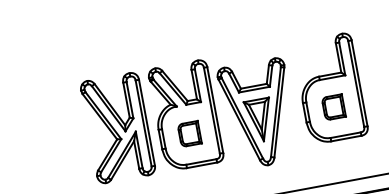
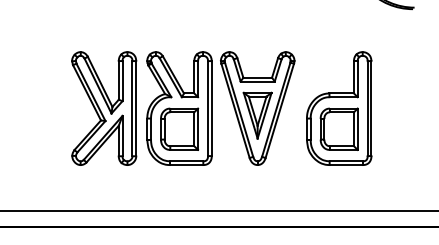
part: (333, 106) -> (338, 128), size x1.67
part: (258, 114) -> (257, 108), moved
part: (189, 133) -> (179, 128), size x1.67

